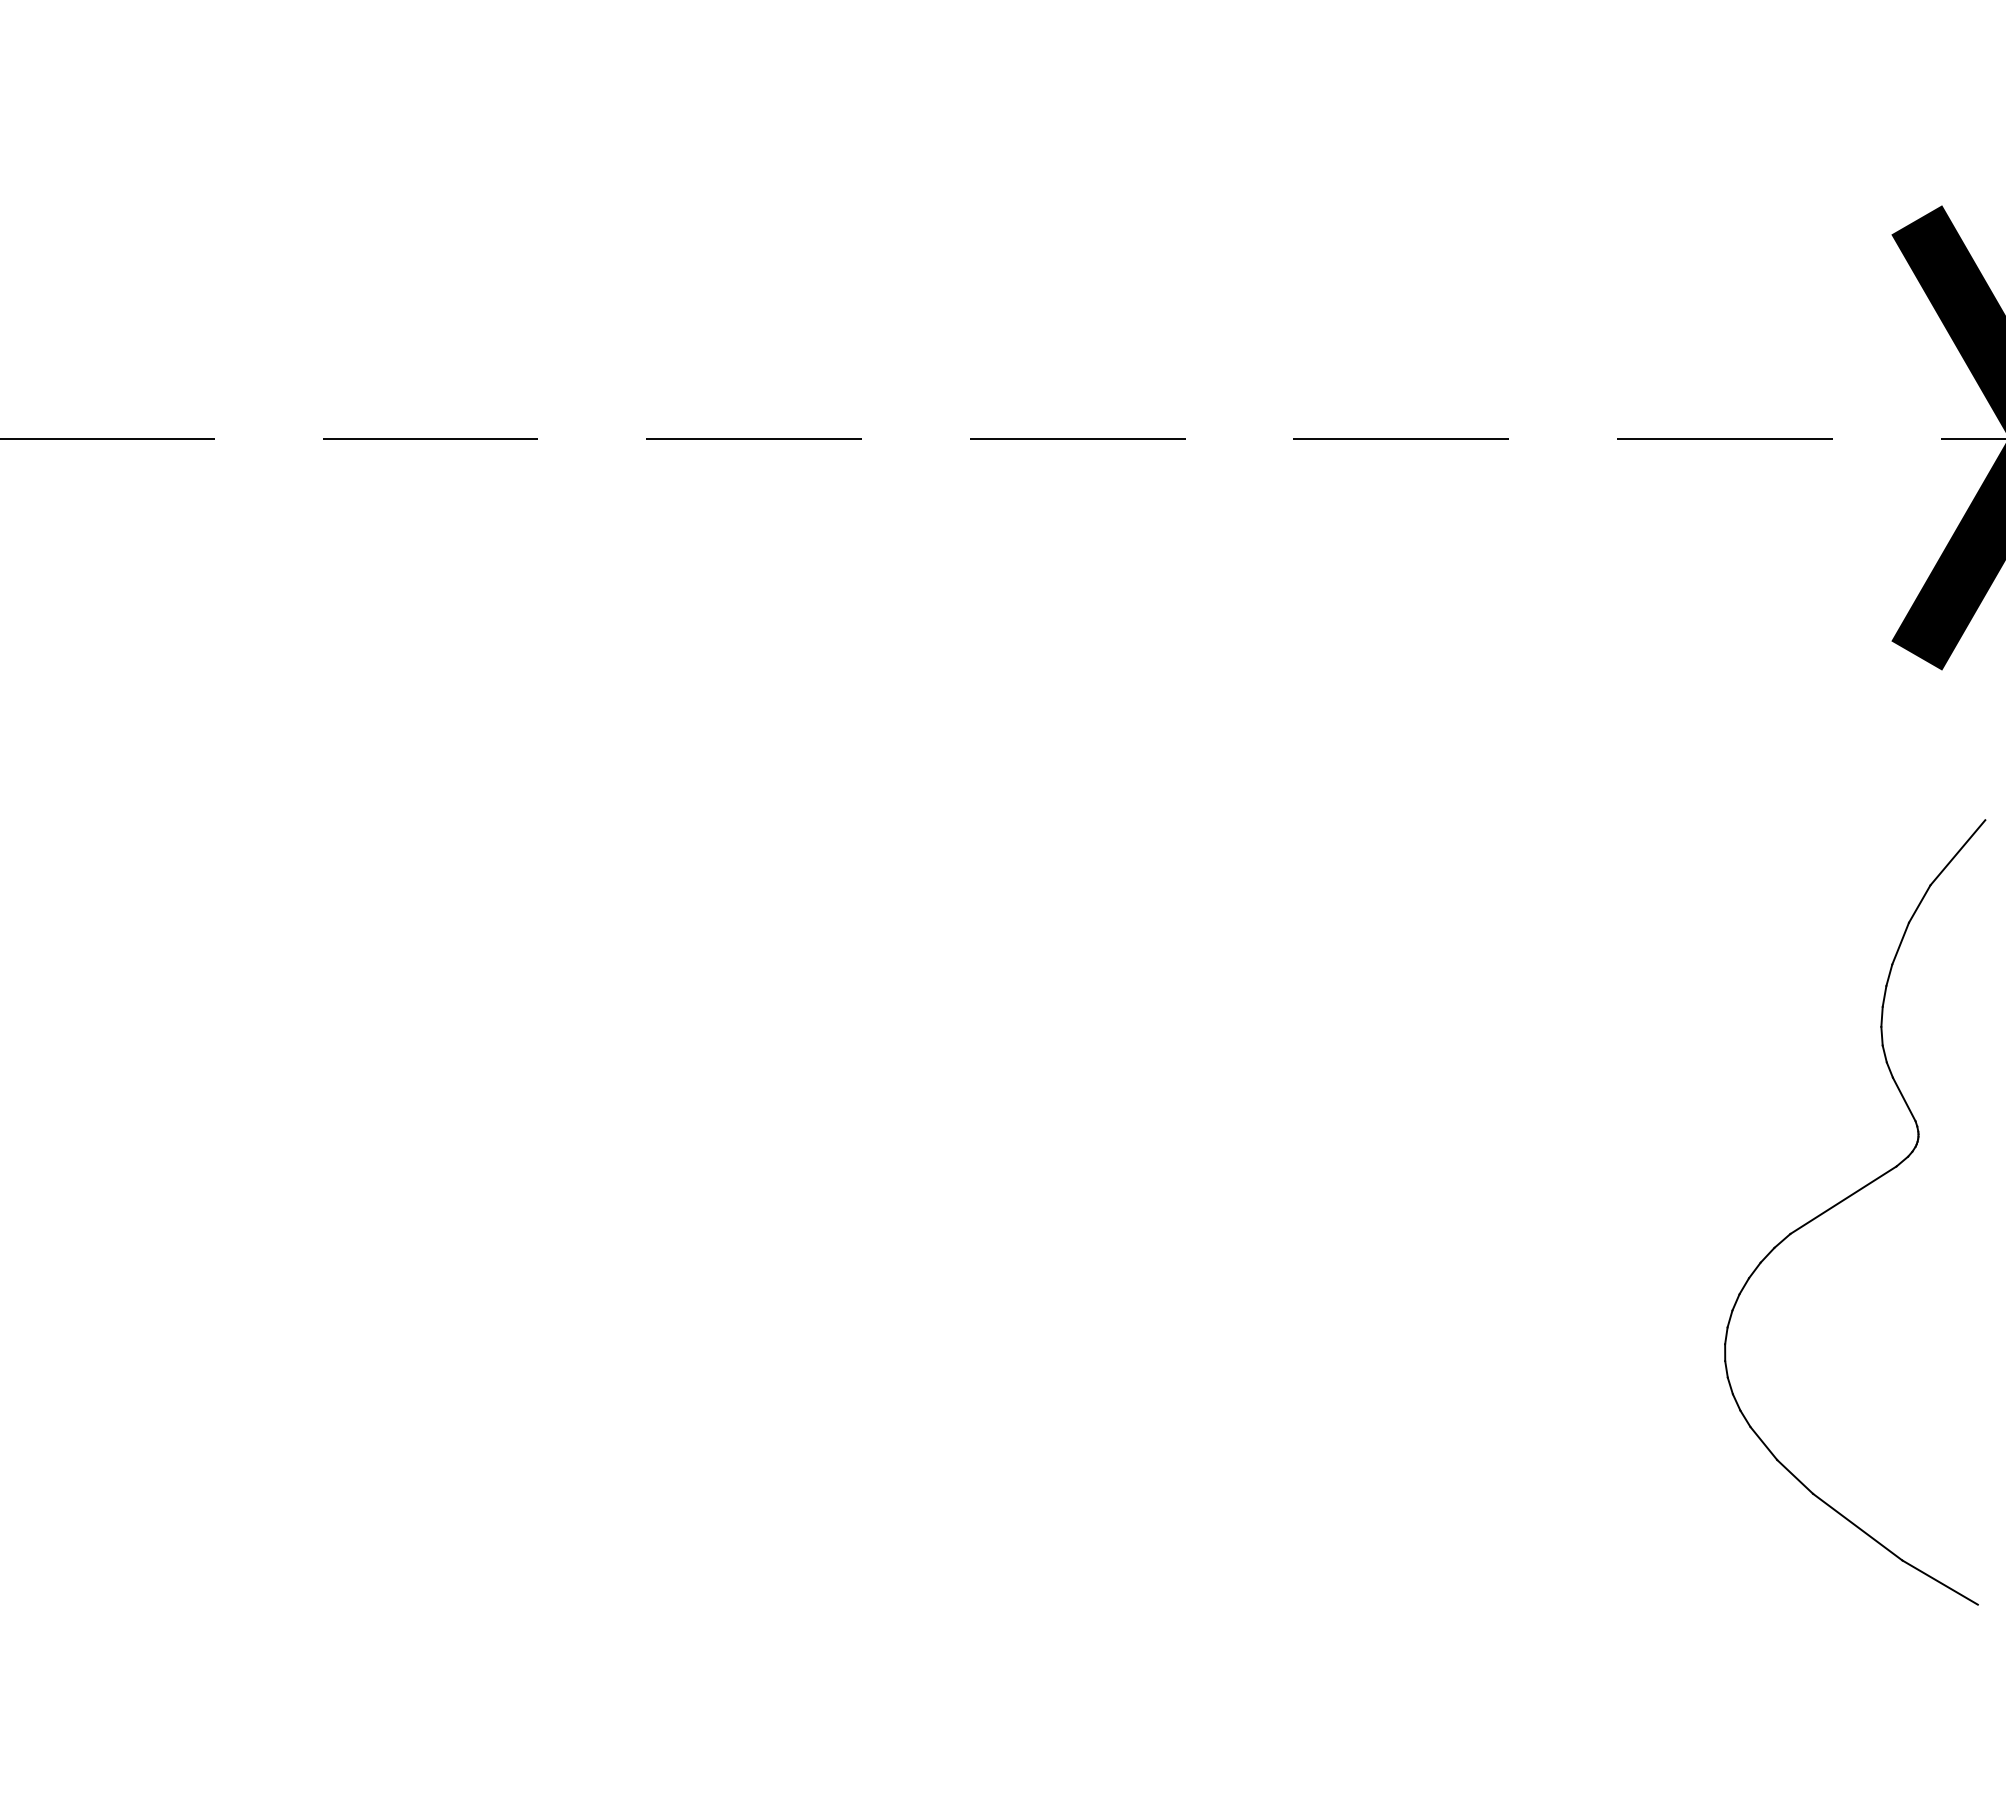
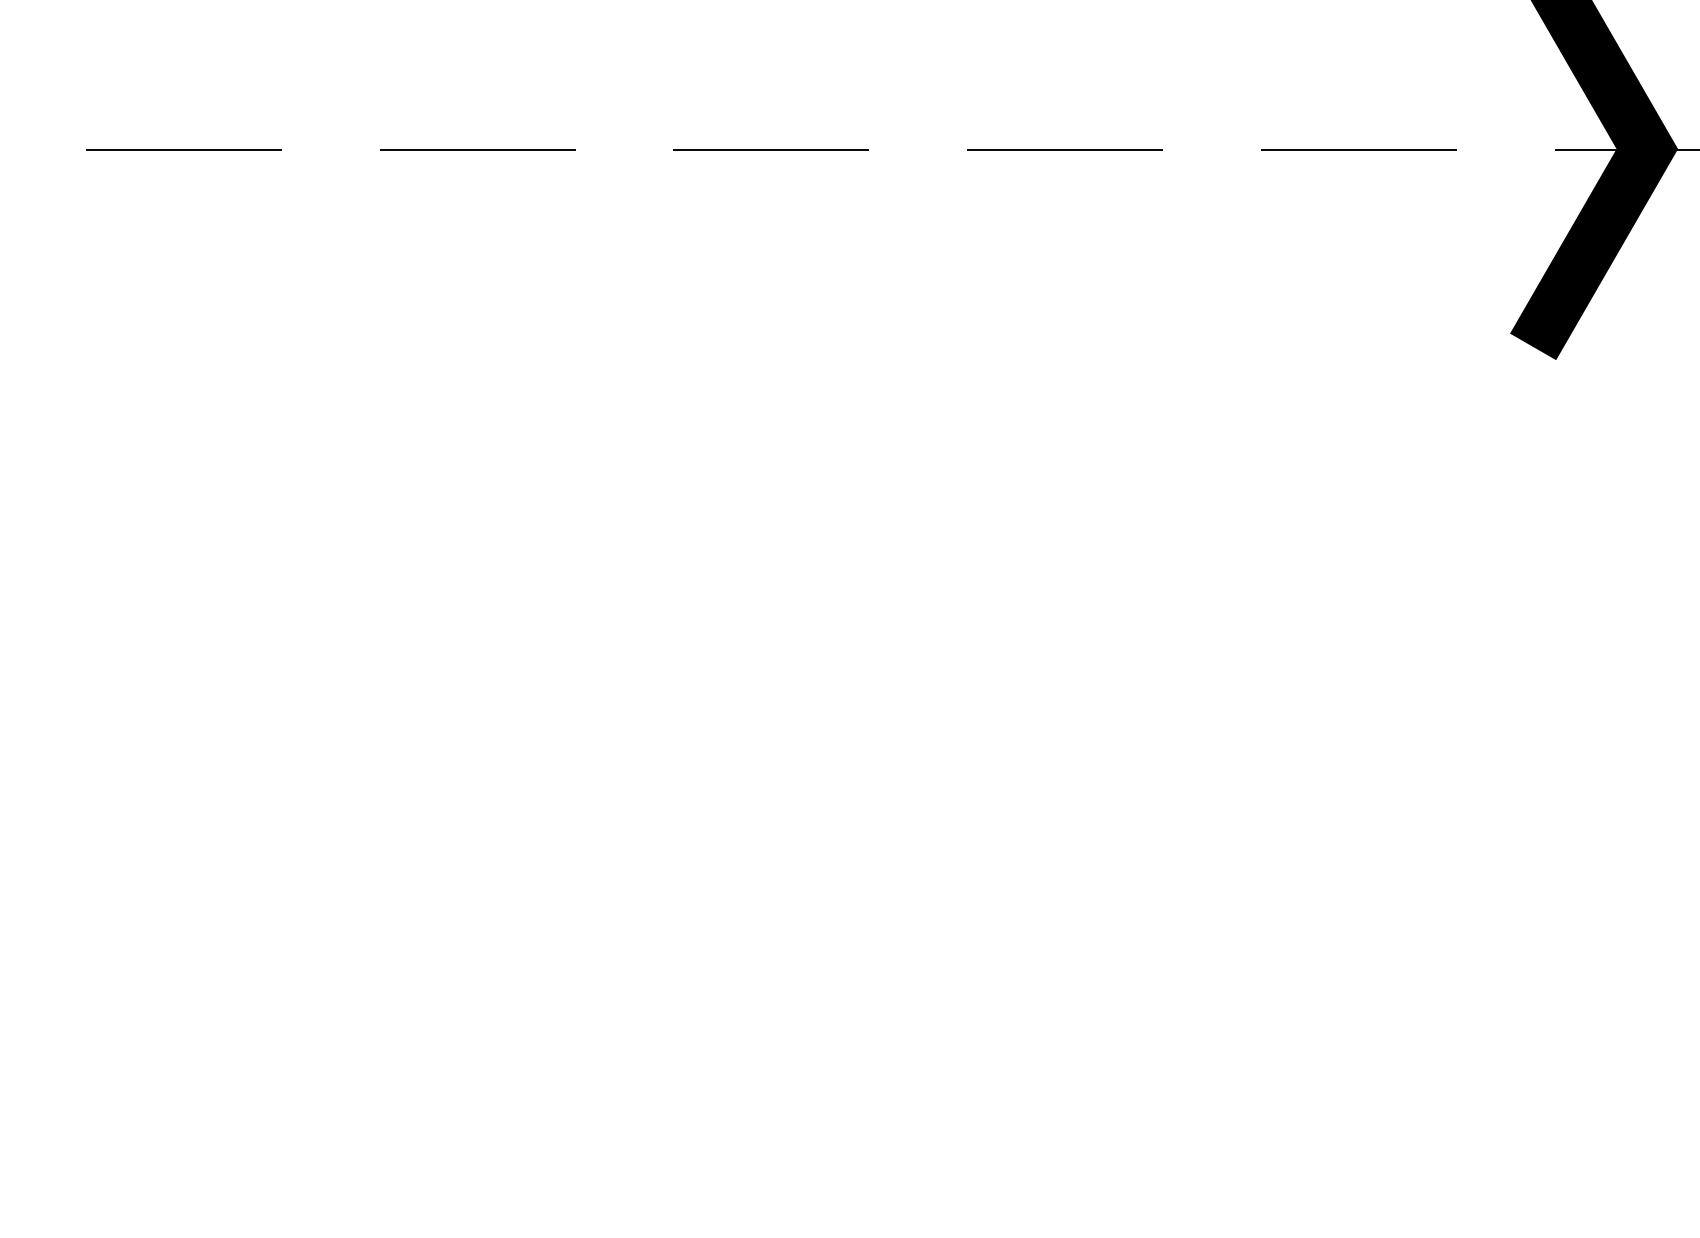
part: (1845, 1200) -> (1468, 841), removed

